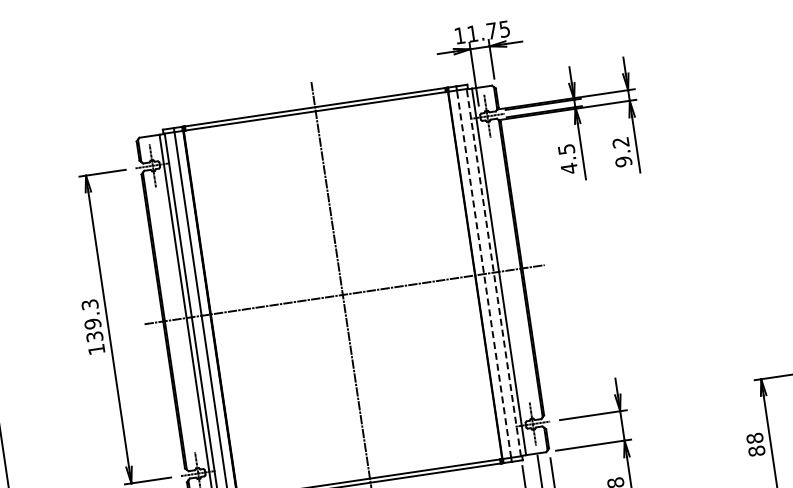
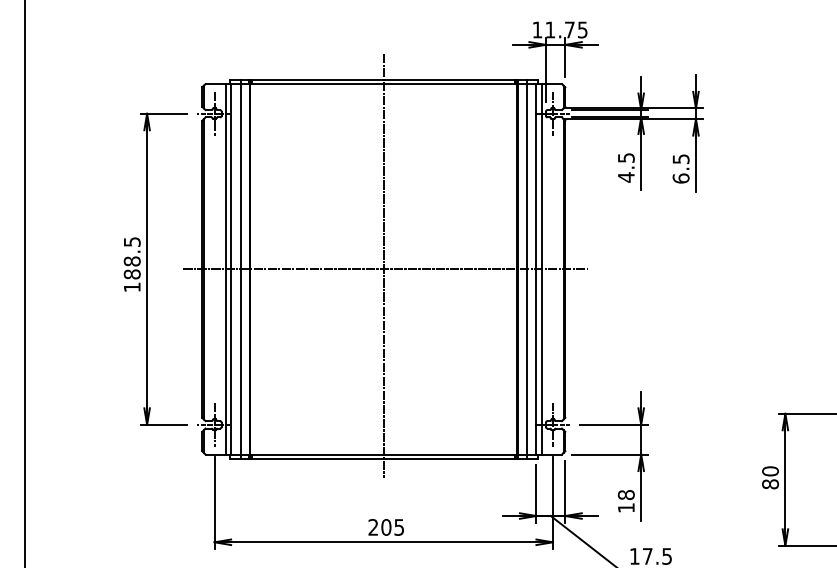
text: (621, 151) -> (680, 168), 9.2 -> 6.5
line: (493, 272) -> (536, 269), dashed -> solid
line: (484, 274) -> (526, 269), dashed -> solid
text: (91, 321) -> (131, 258), 139.3 -> 188.5
text: (754, 438) -> (770, 471), 88 -> 80

